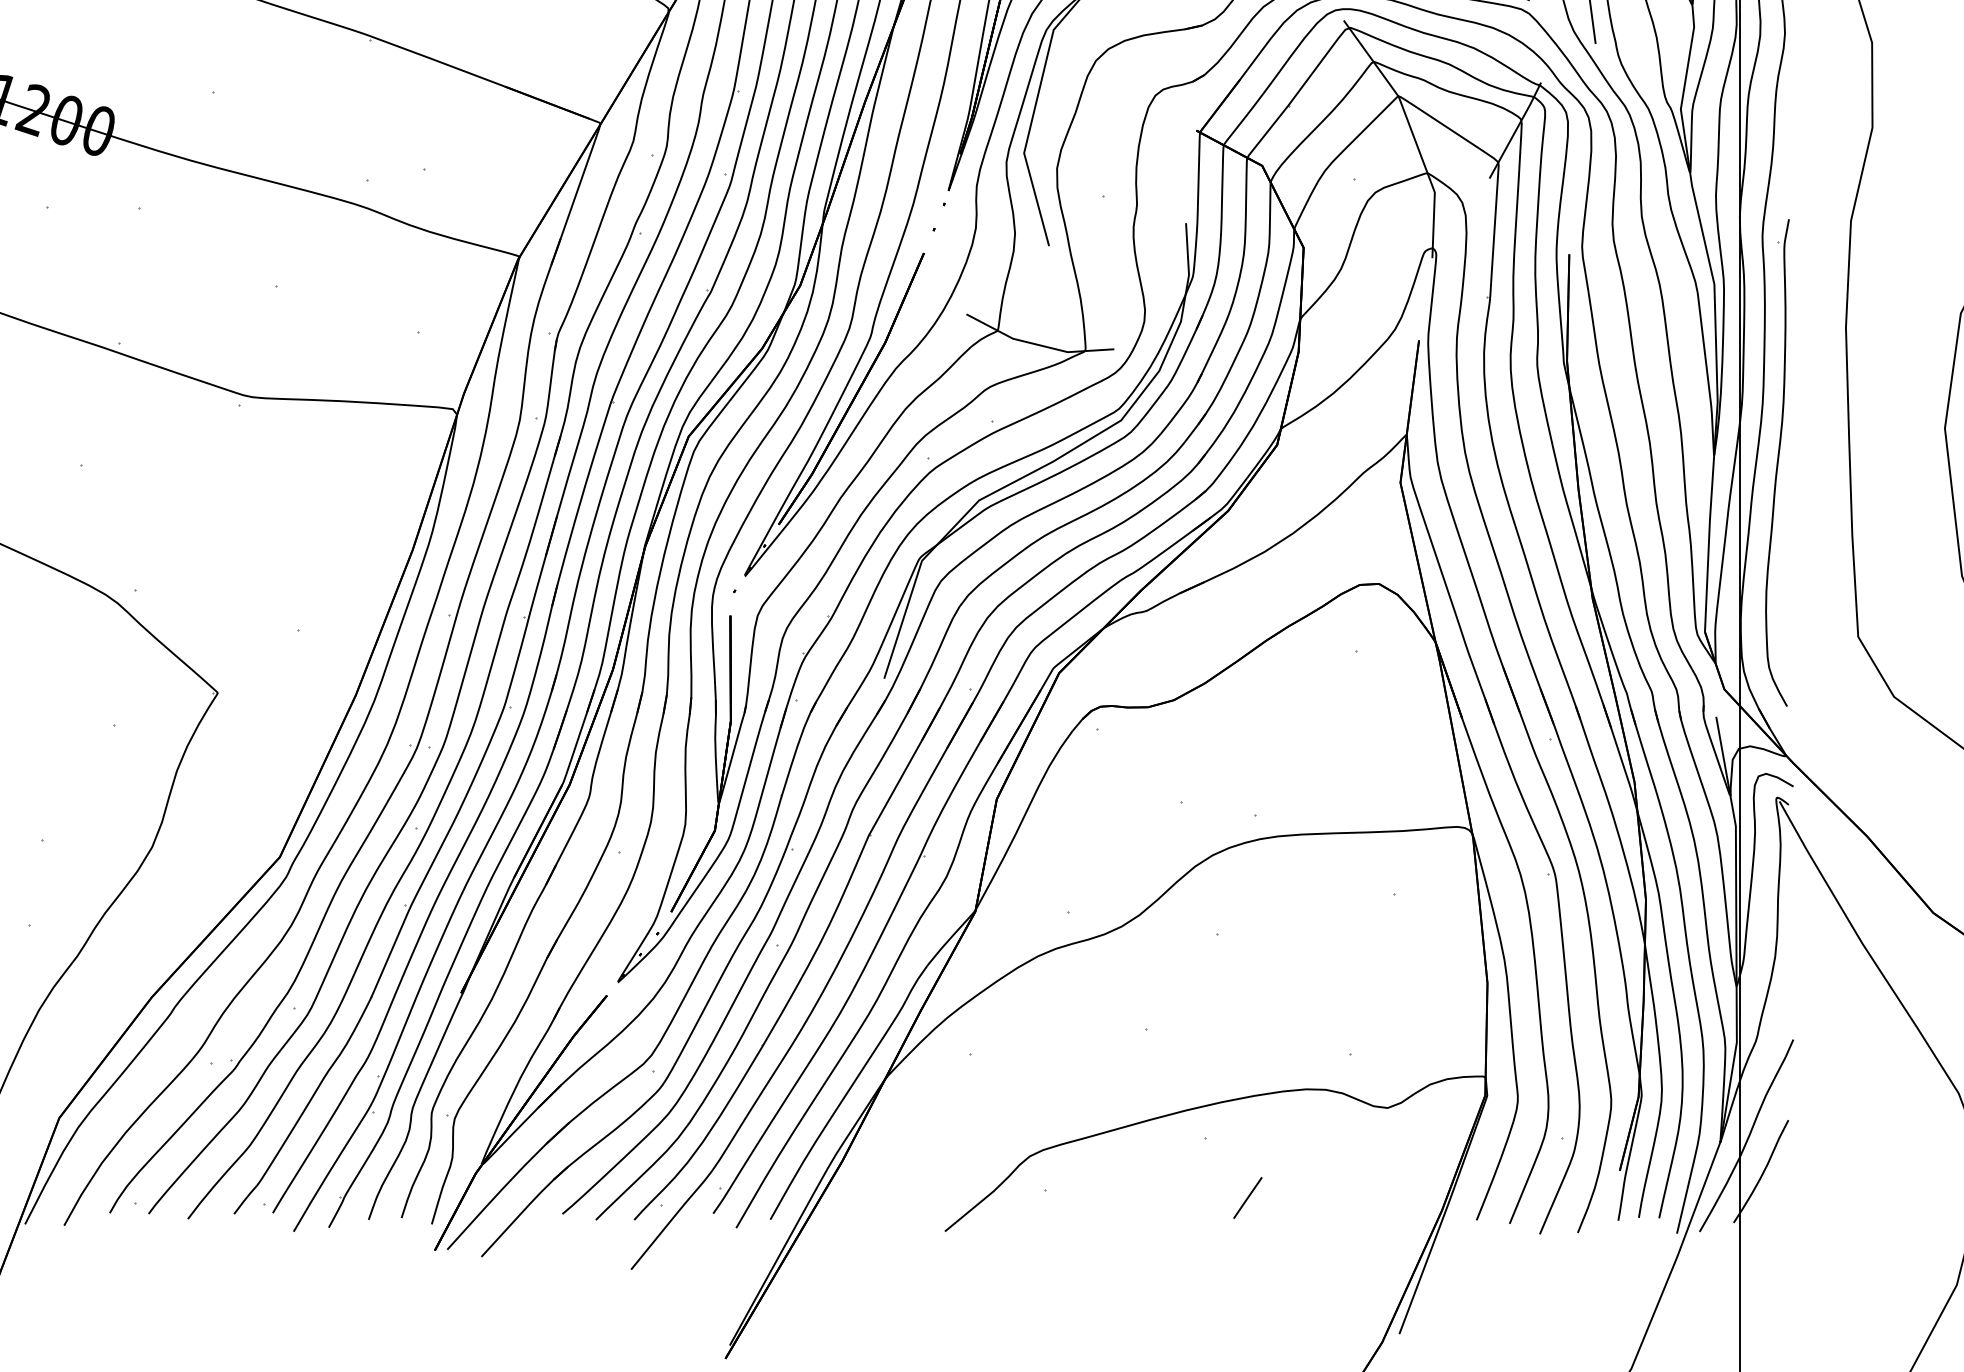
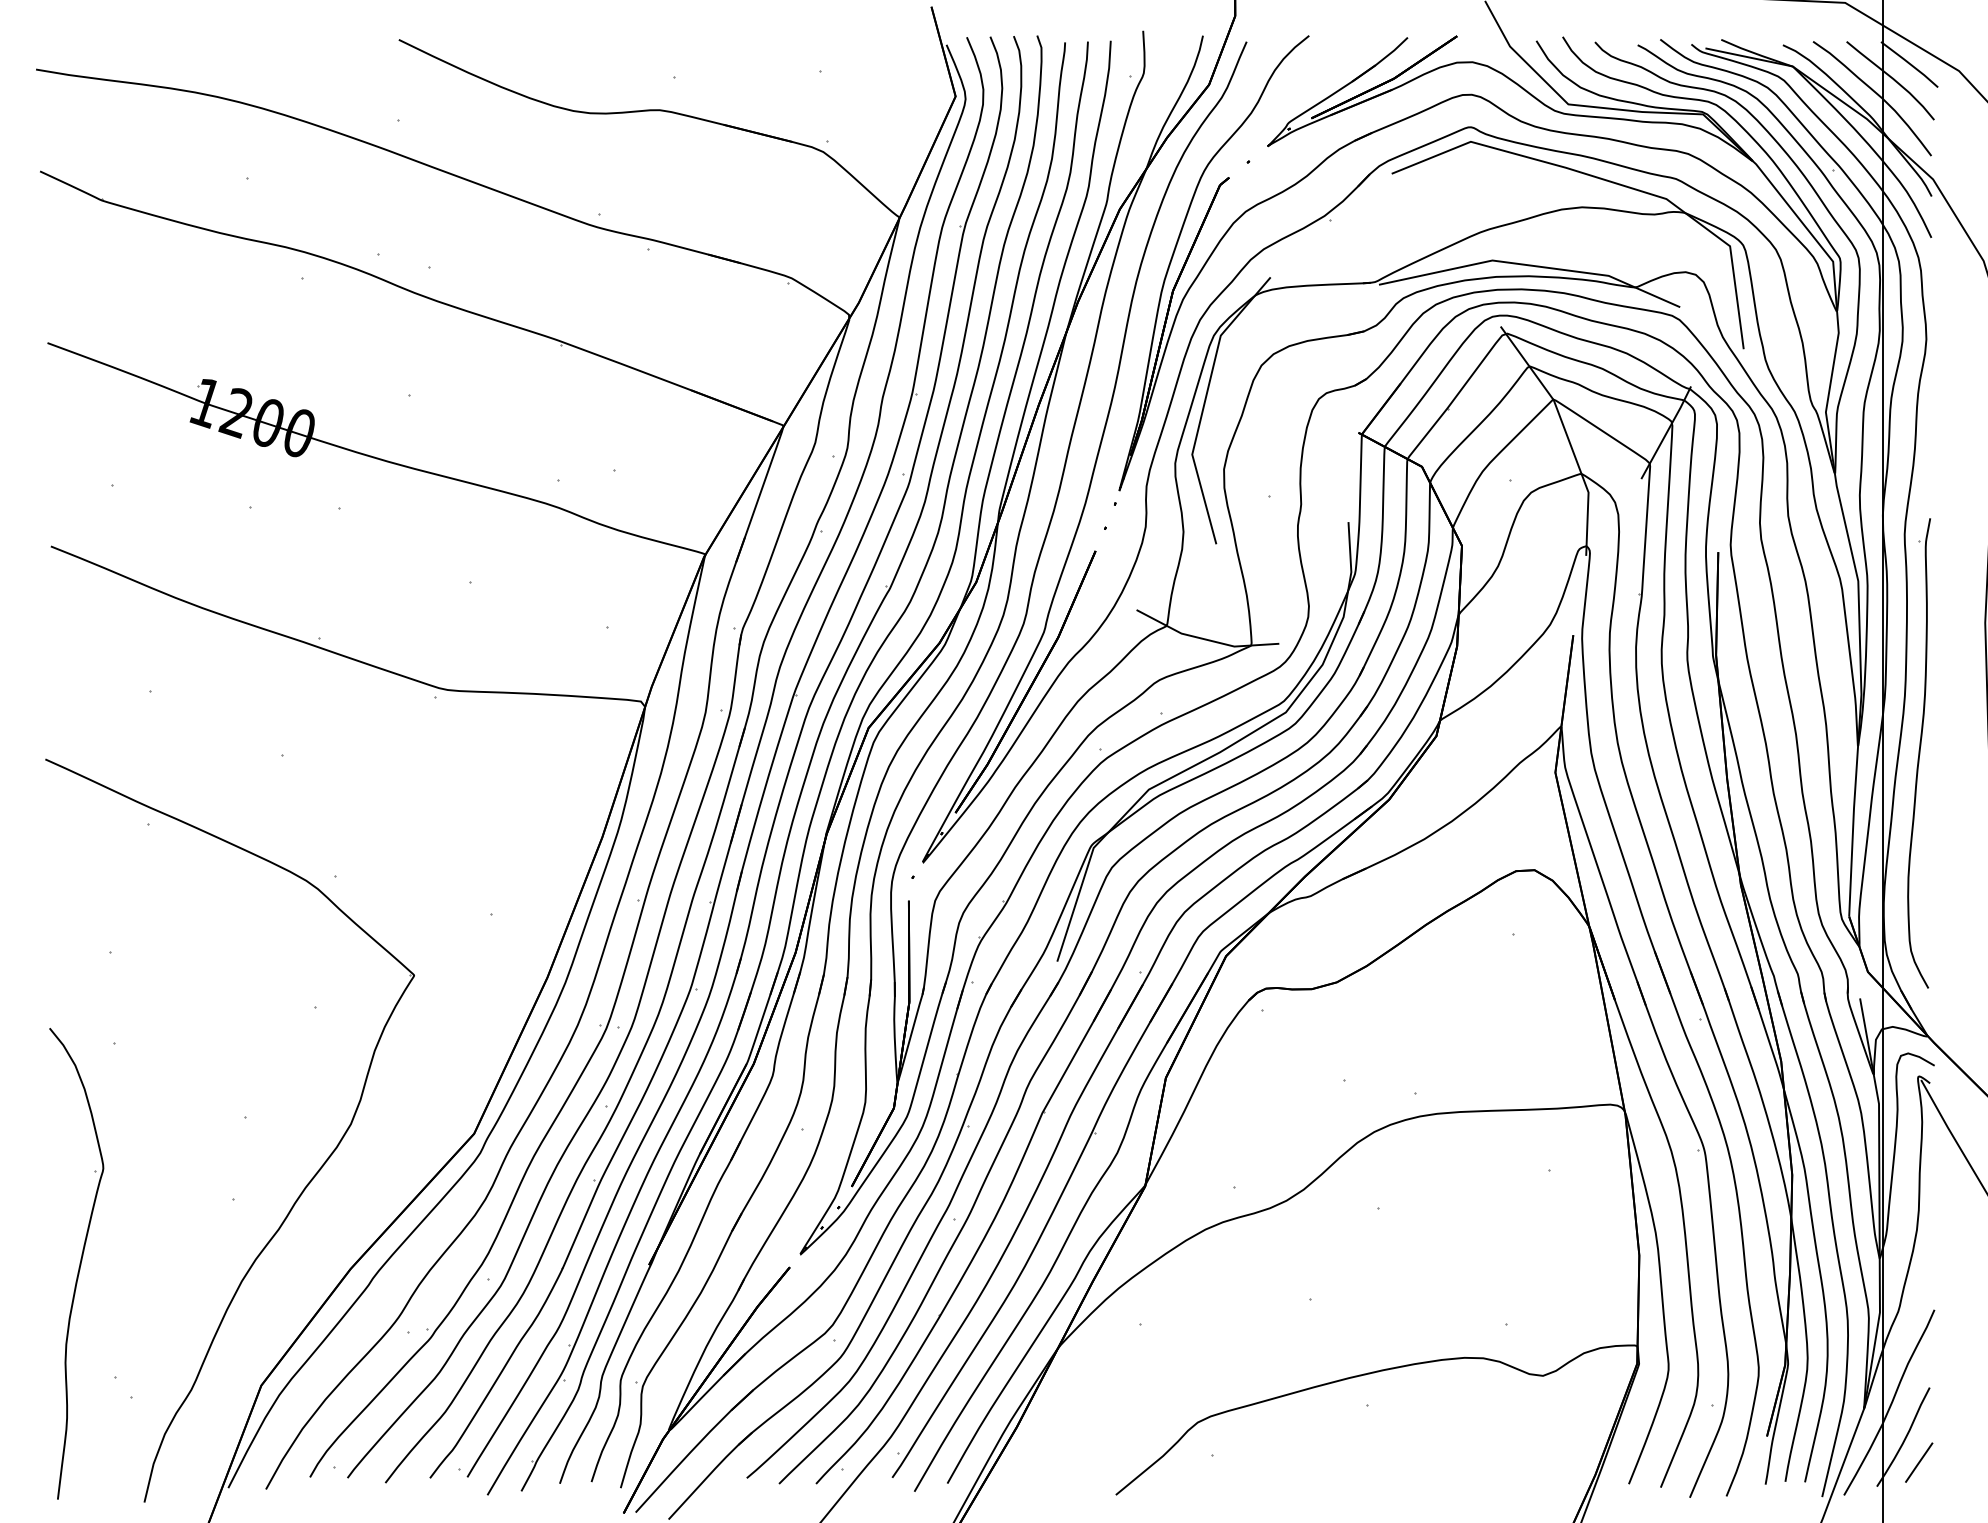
line: (1248, 1197) -> (1919, 1462), moved

